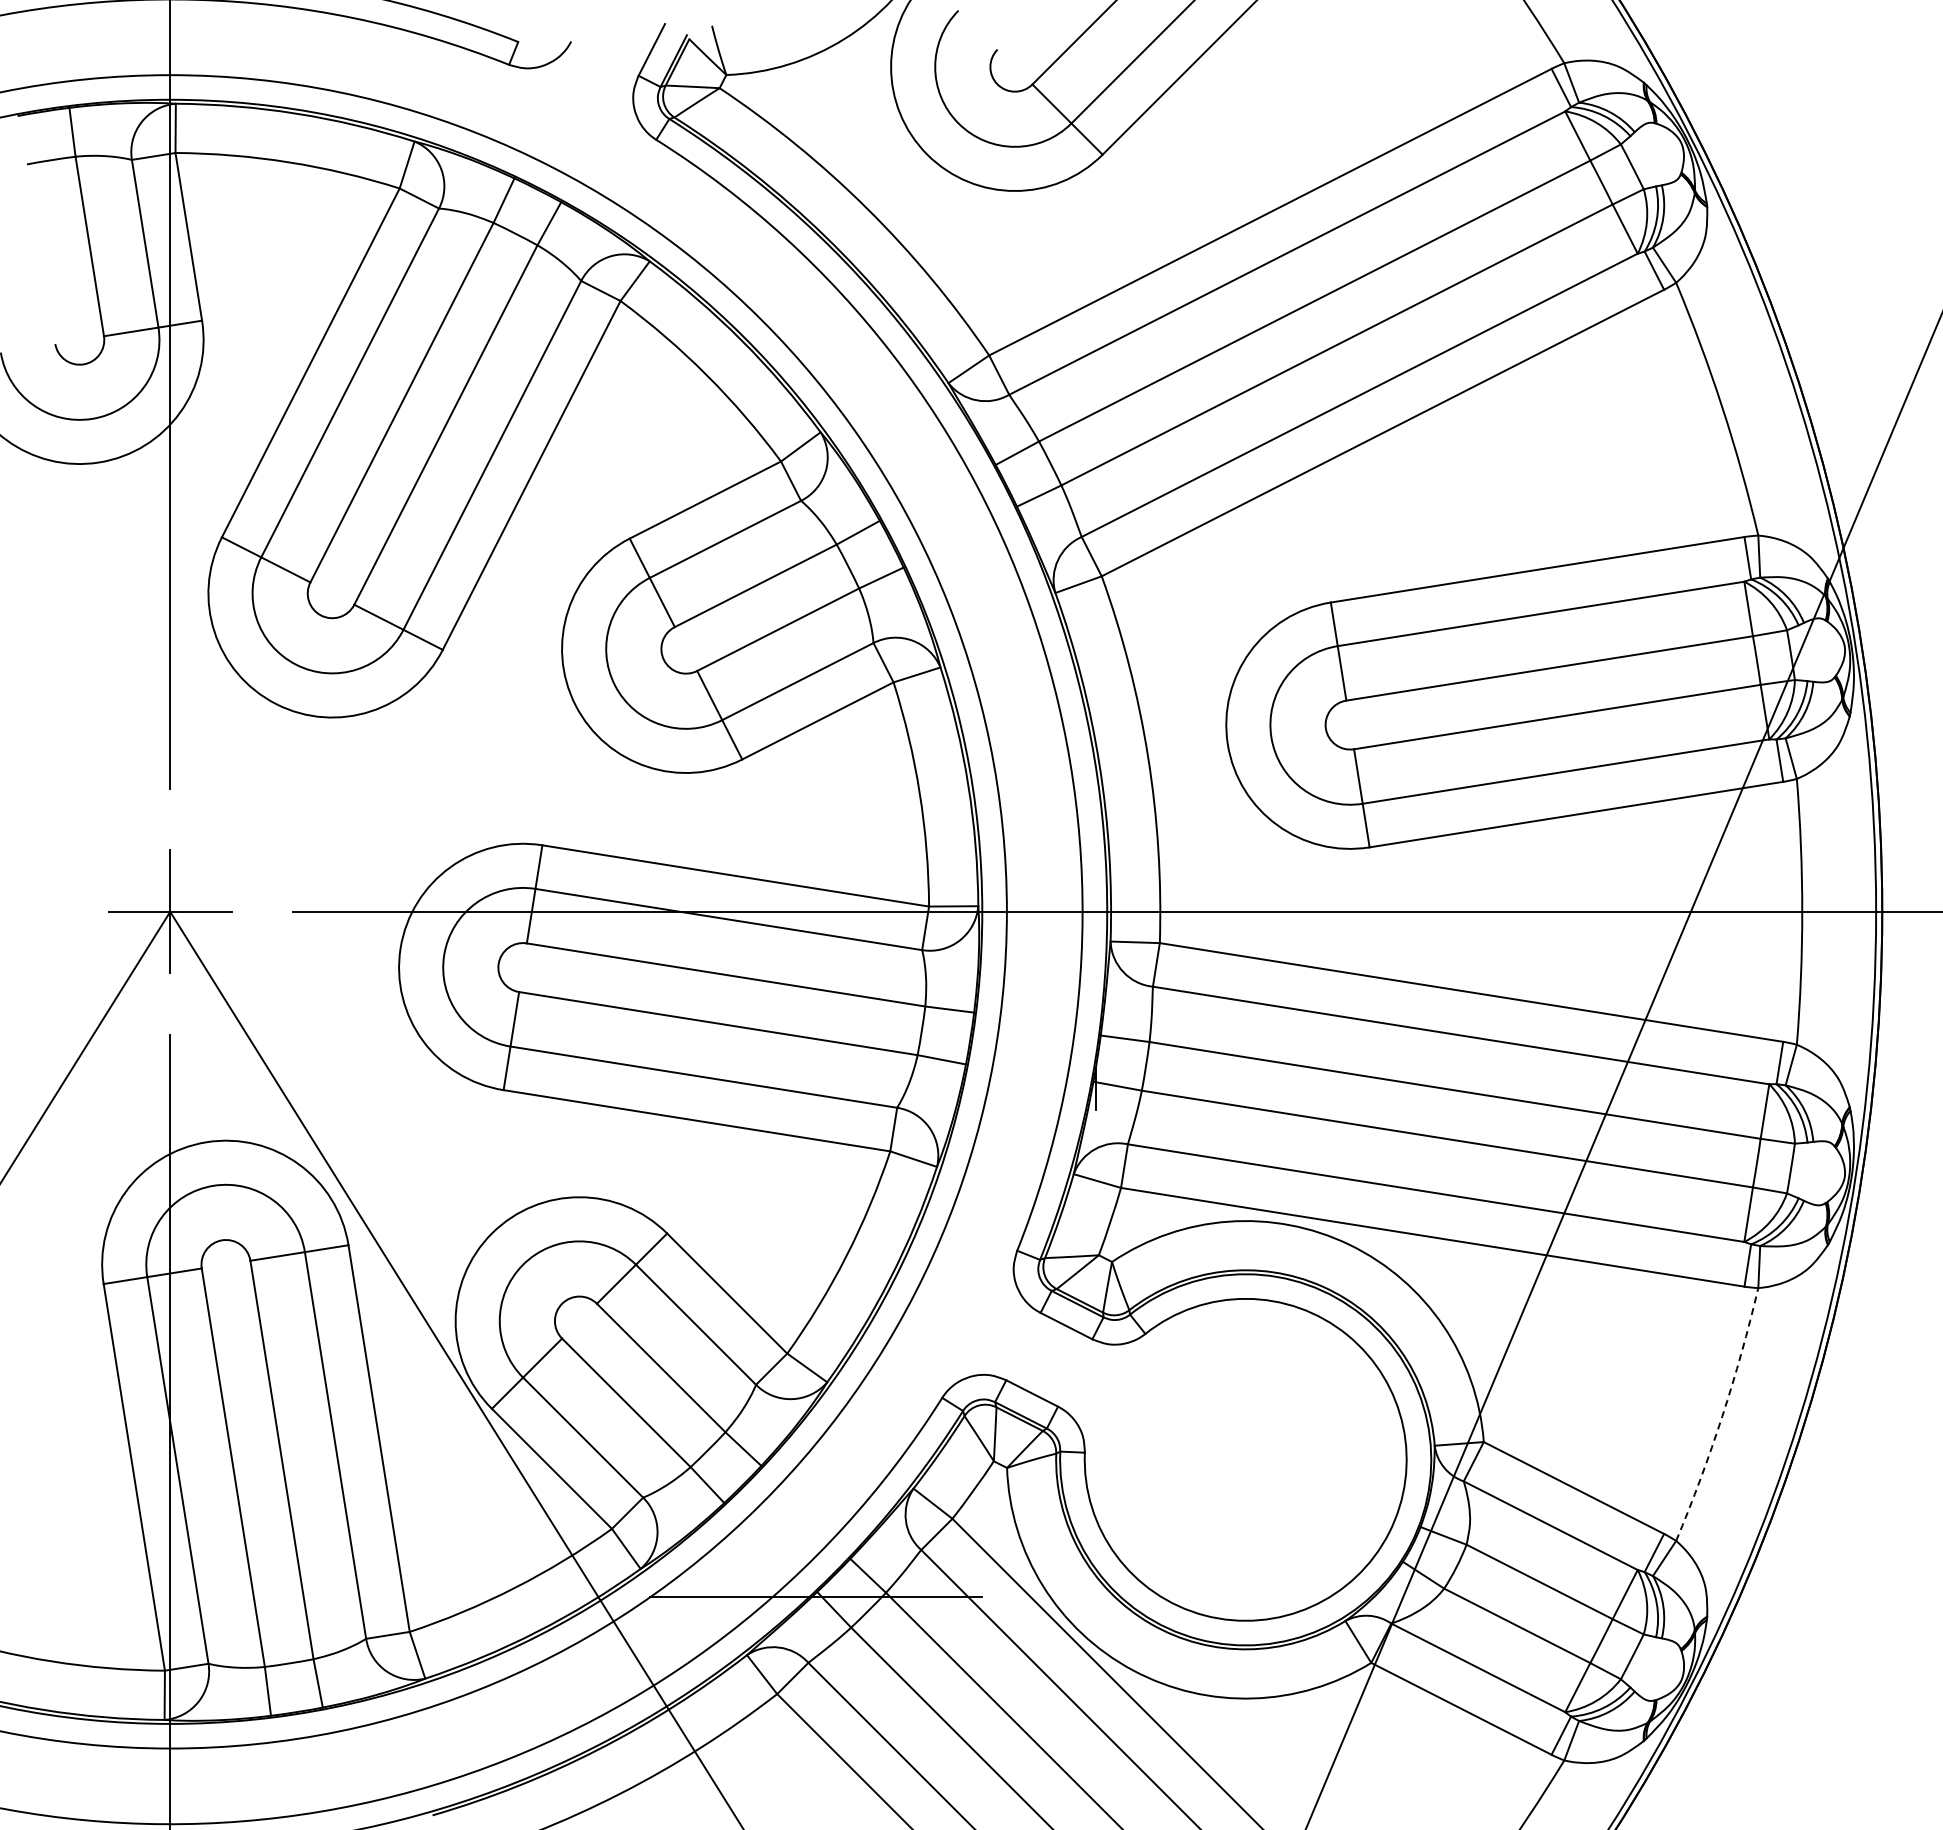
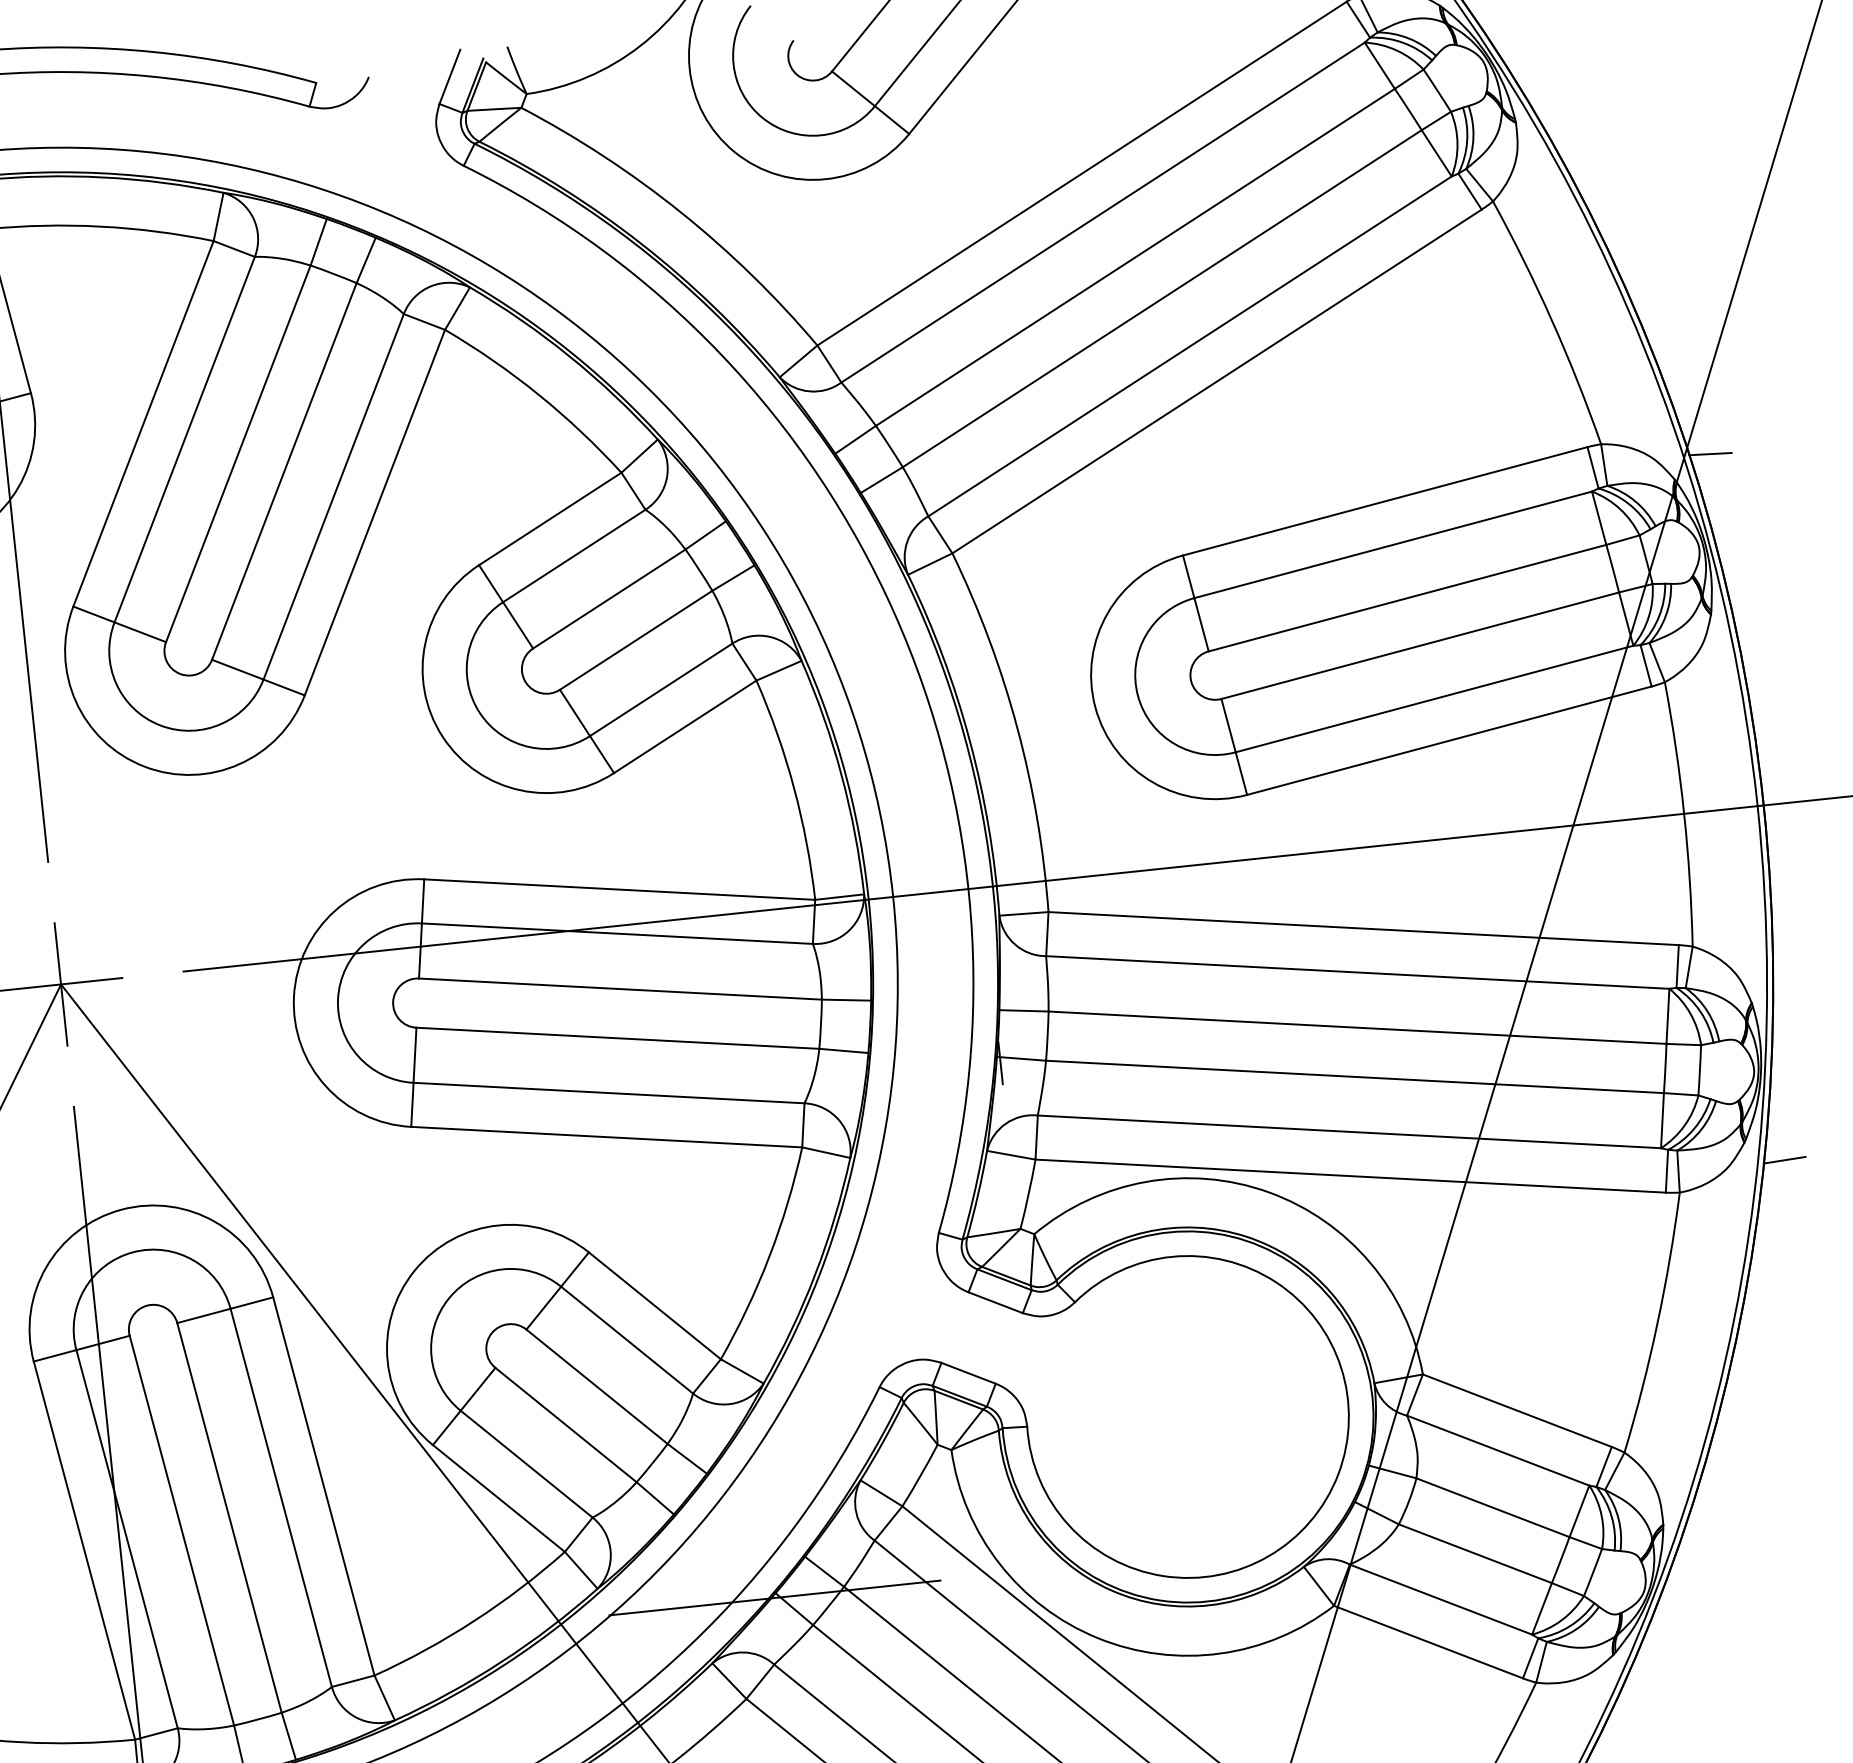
line: (1865, 556) -> (1709, 453), added
line: (1865, 1266) -> (1784, 1159), added
arc: (1722, 1416) -> (1657, 1324), dashed -> solid

